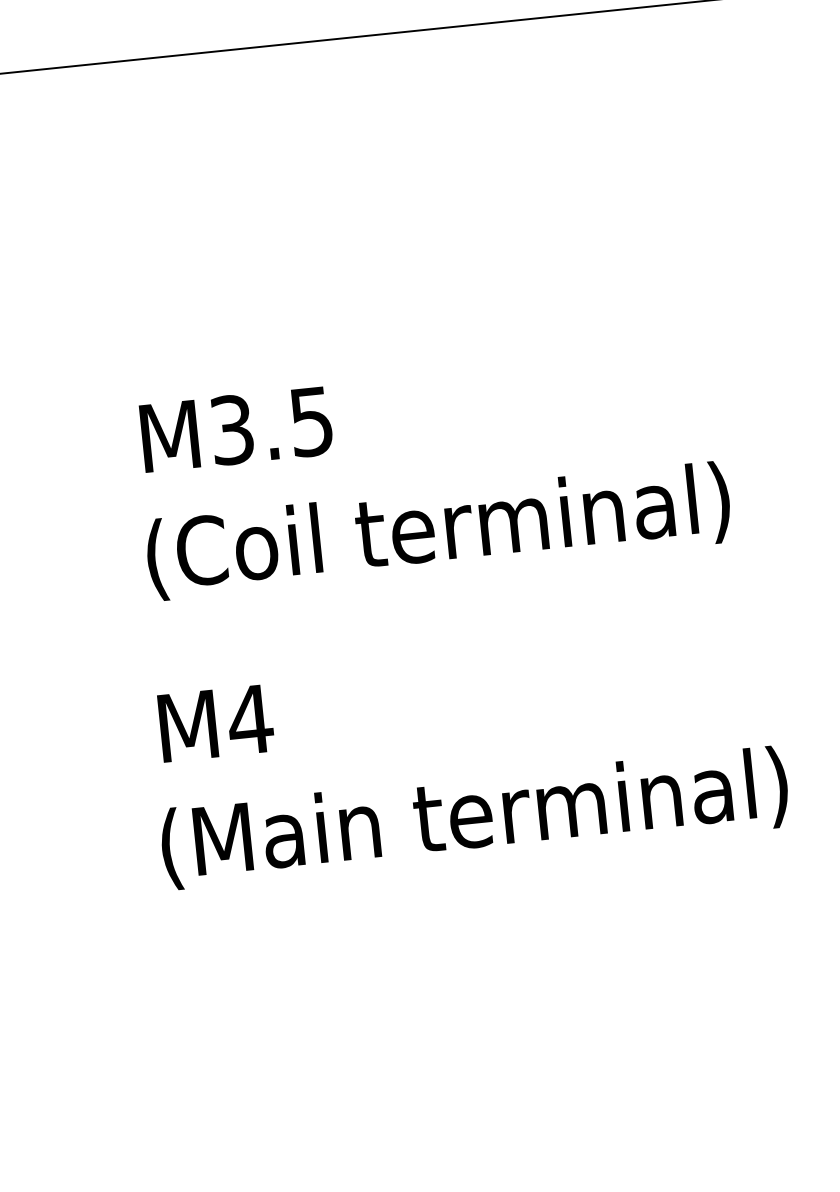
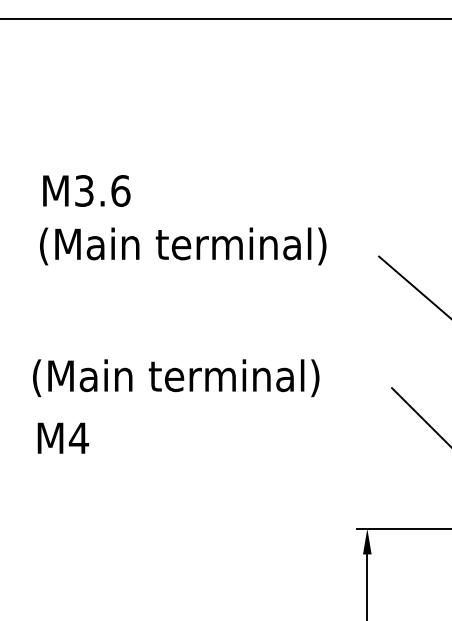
text: (310, 420) -> (120, 190), M3.5 -> M3.6
text: (474, 527) -> (189, 246), (Coil terminal) -> (Main terminal)
text: (216, 721) -> (63, 437), moved

